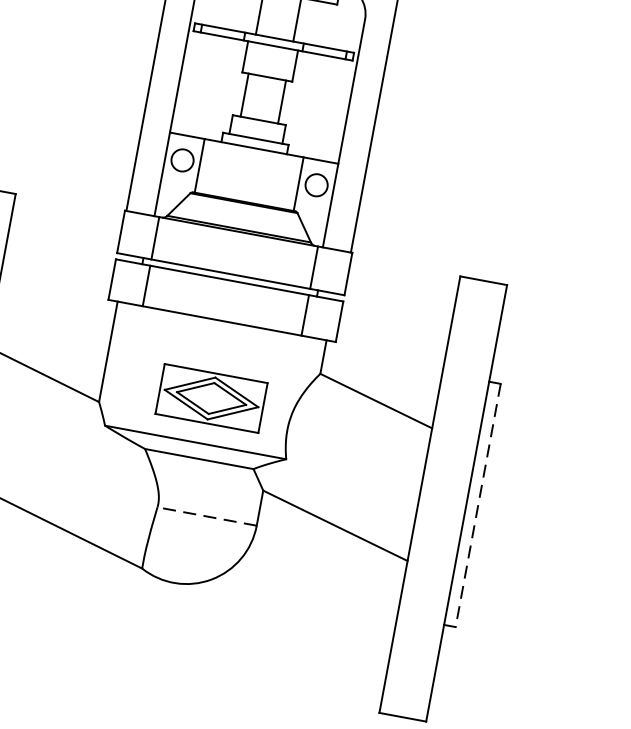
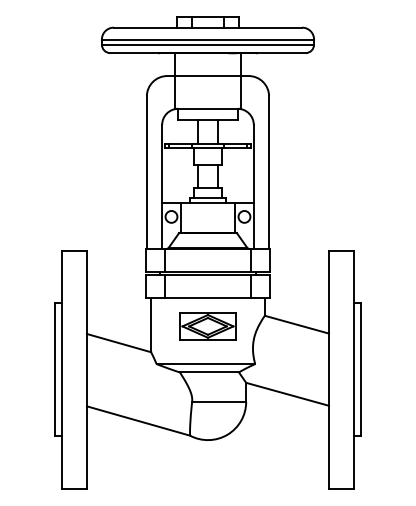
part: (210, 398) -> (207, 326), moved
line: (477, 506) -> (360, 370), dashed -> solid
line: (206, 515) -> (218, 401), dashed -> solid

